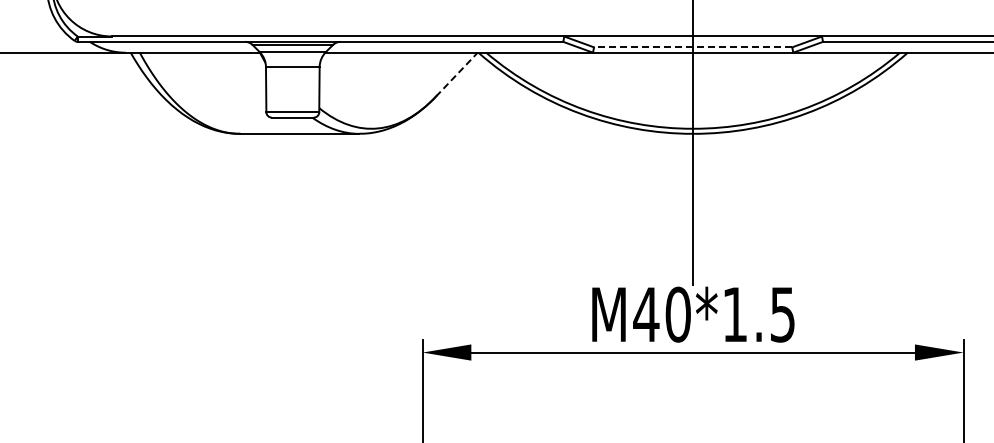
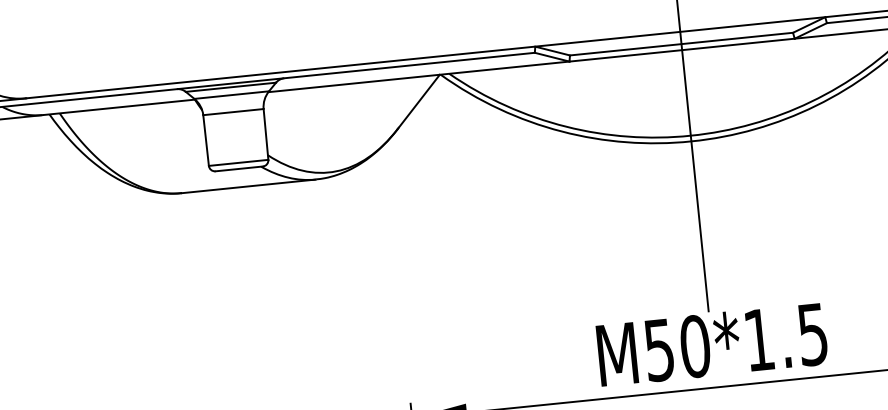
line: (692, 47) -> (680, 44), dashed -> solid
line: (457, 74) -> (419, 101), dashed -> solid
text: (646, 314) -> (659, 349), M40*1.5 -> M50*1.5

